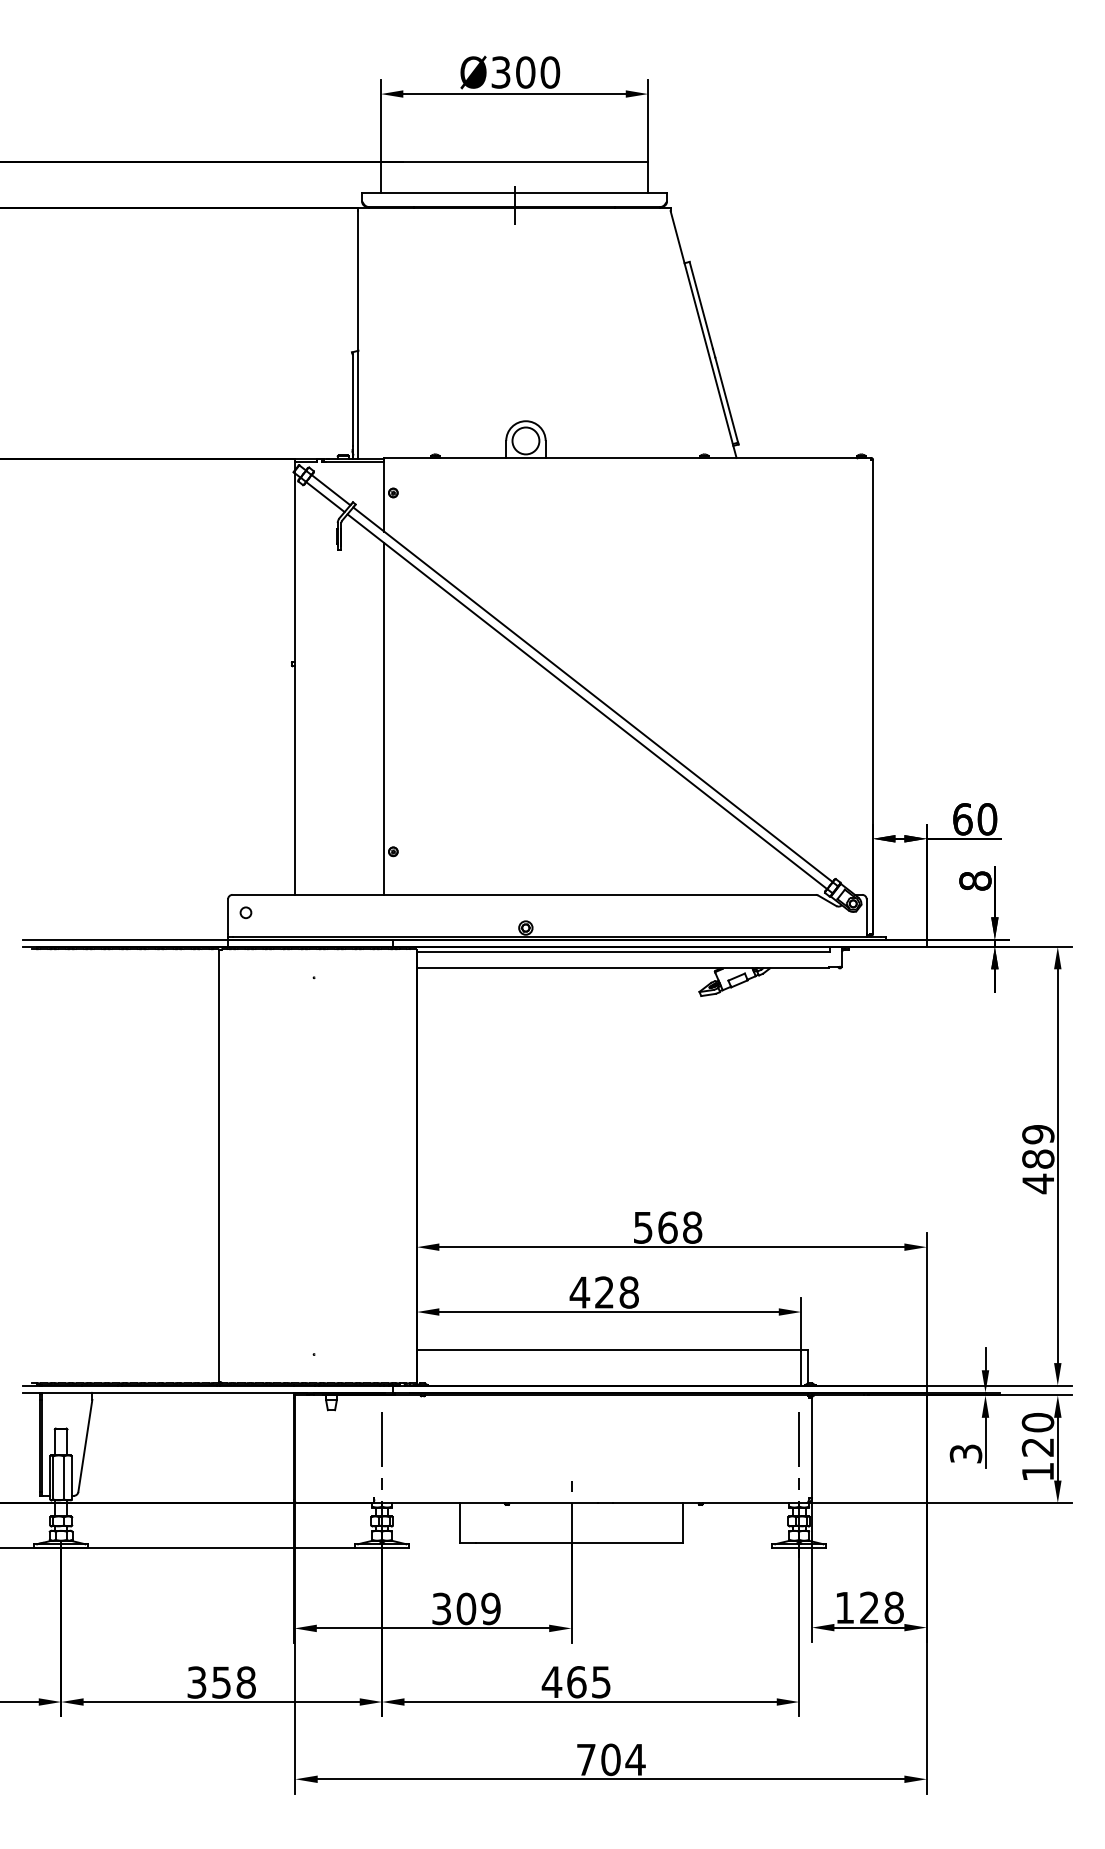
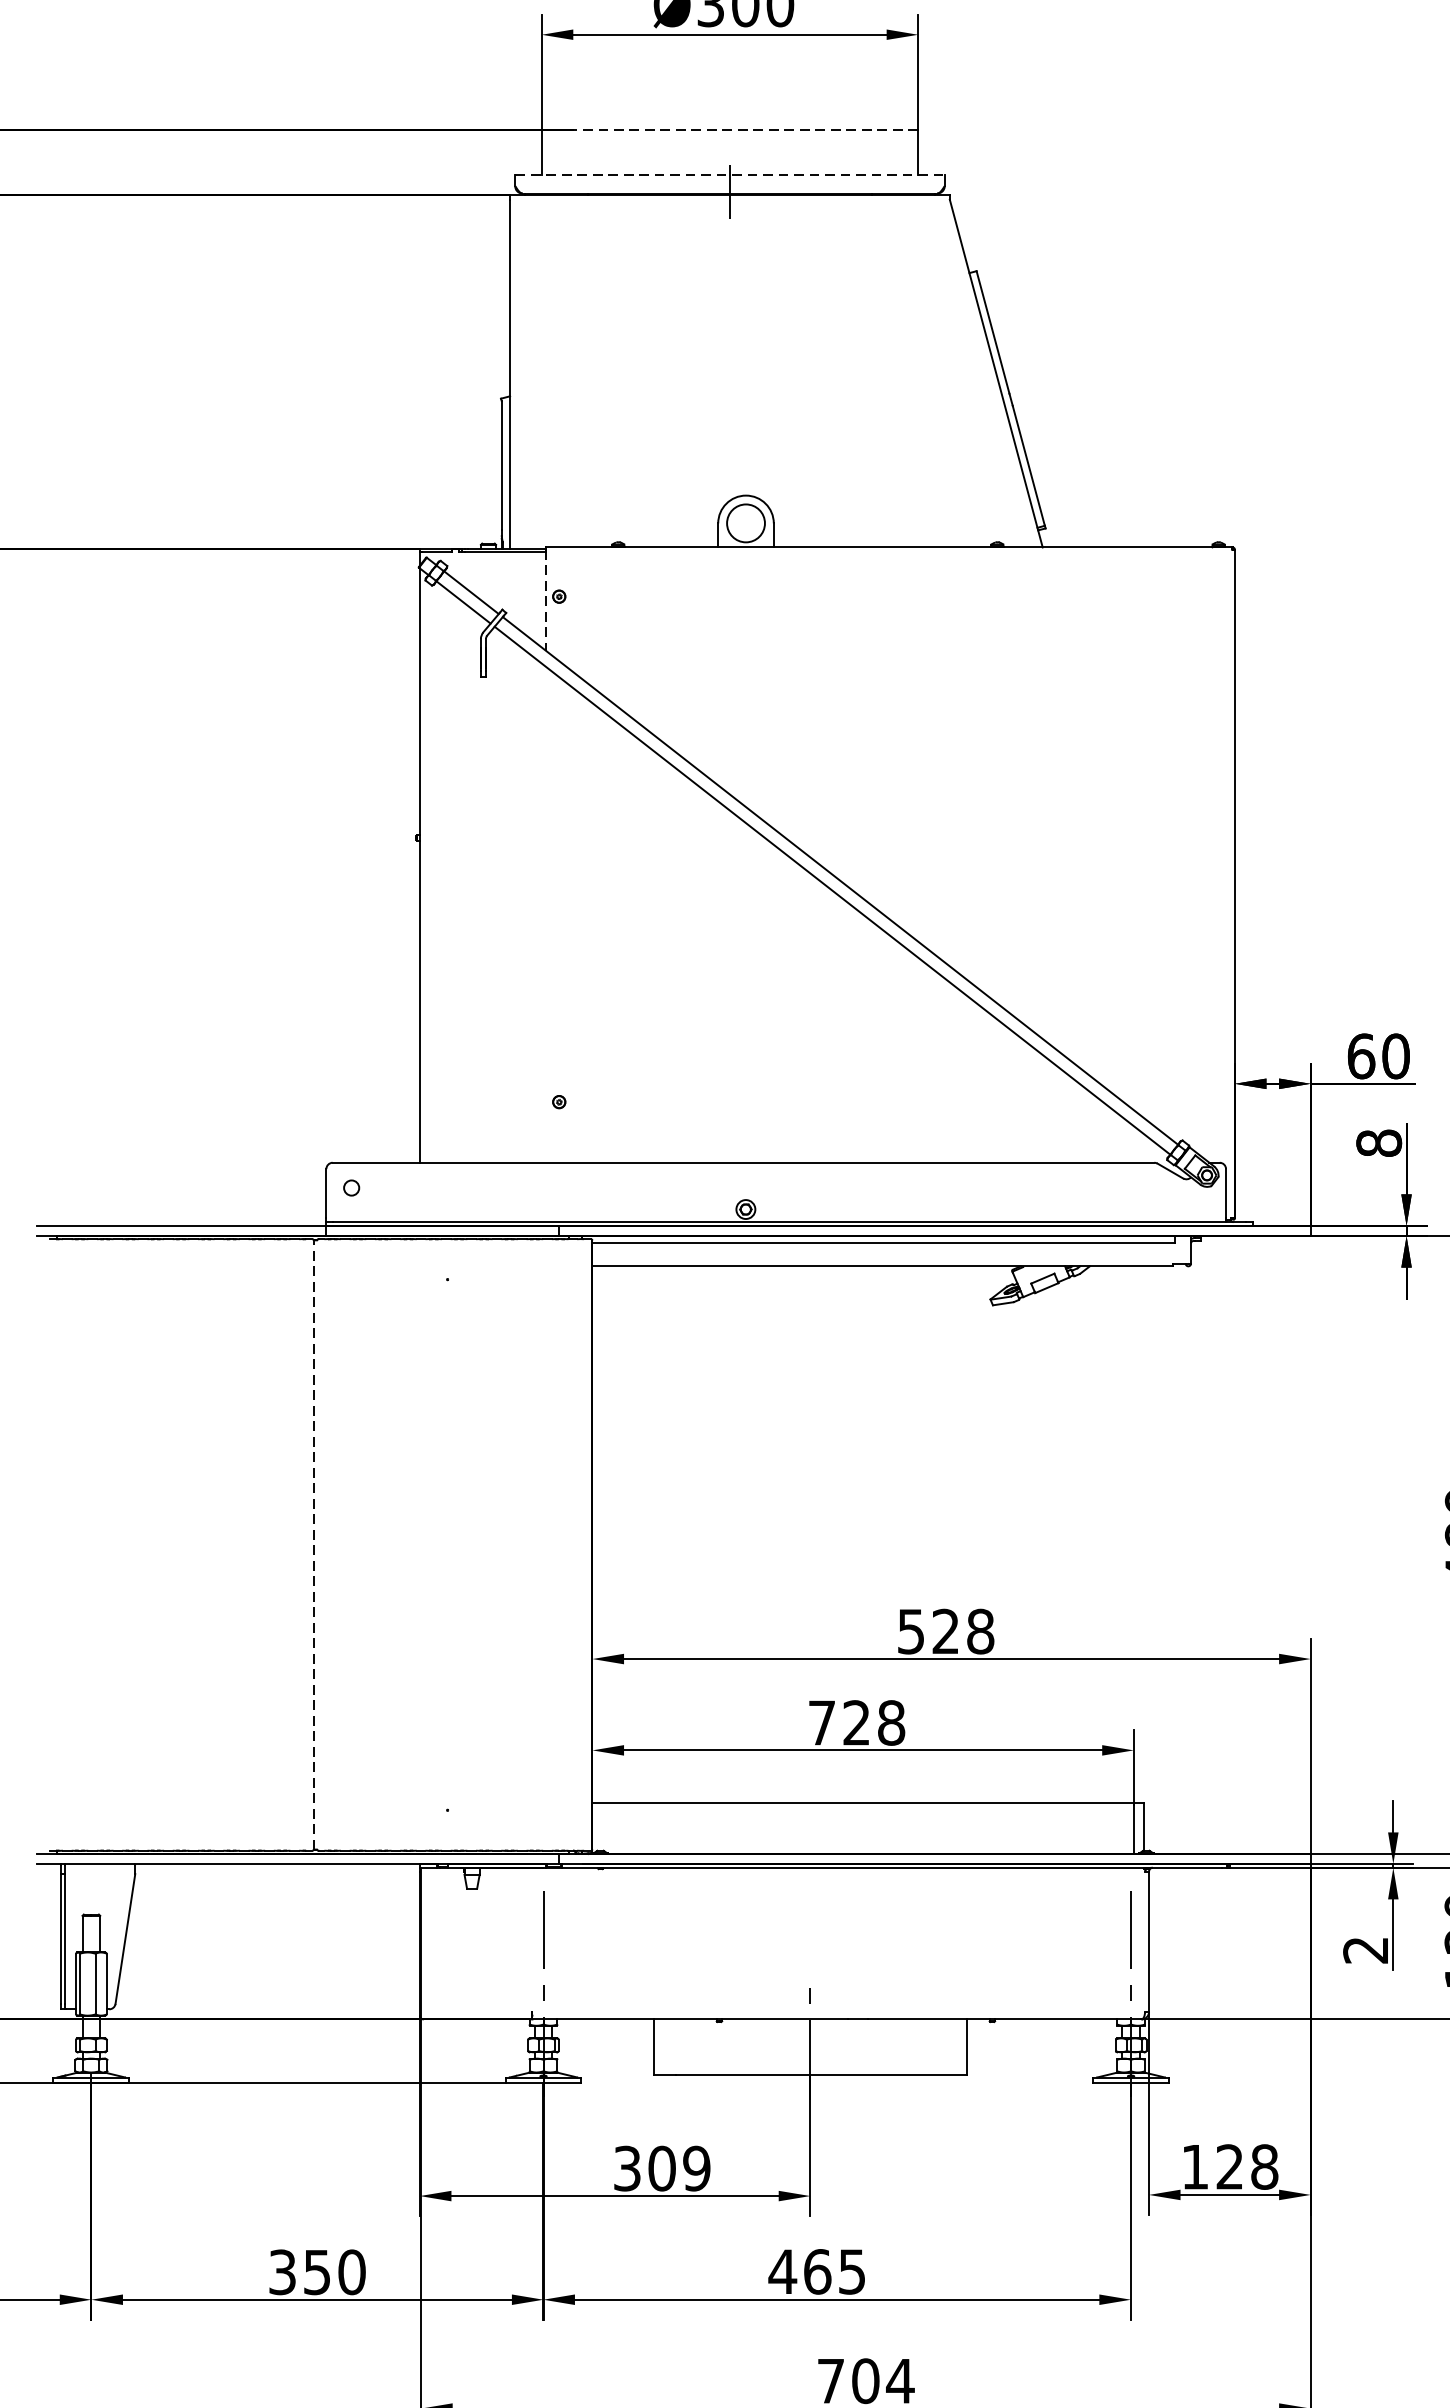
line: (514, 161) -> (729, 129), solid -> dashed
line: (515, 193) -> (731, 174), solid -> dashed
line: (384, 495) -> (546, 600), solid -> dashed
line: (384, 718) -> (546, 914), removed
line: (219, 1165) -> (314, 1543), solid -> dashed
text: (667, 1227) -> (945, 1631), 568 -> 528
text: (579, 1292) -> (821, 1722), 428 -> 728
text: (966, 1453) -> (1366, 1949), 3 -> 2
text: (245, 1682) -> (350, 2272), 358 -> 350

